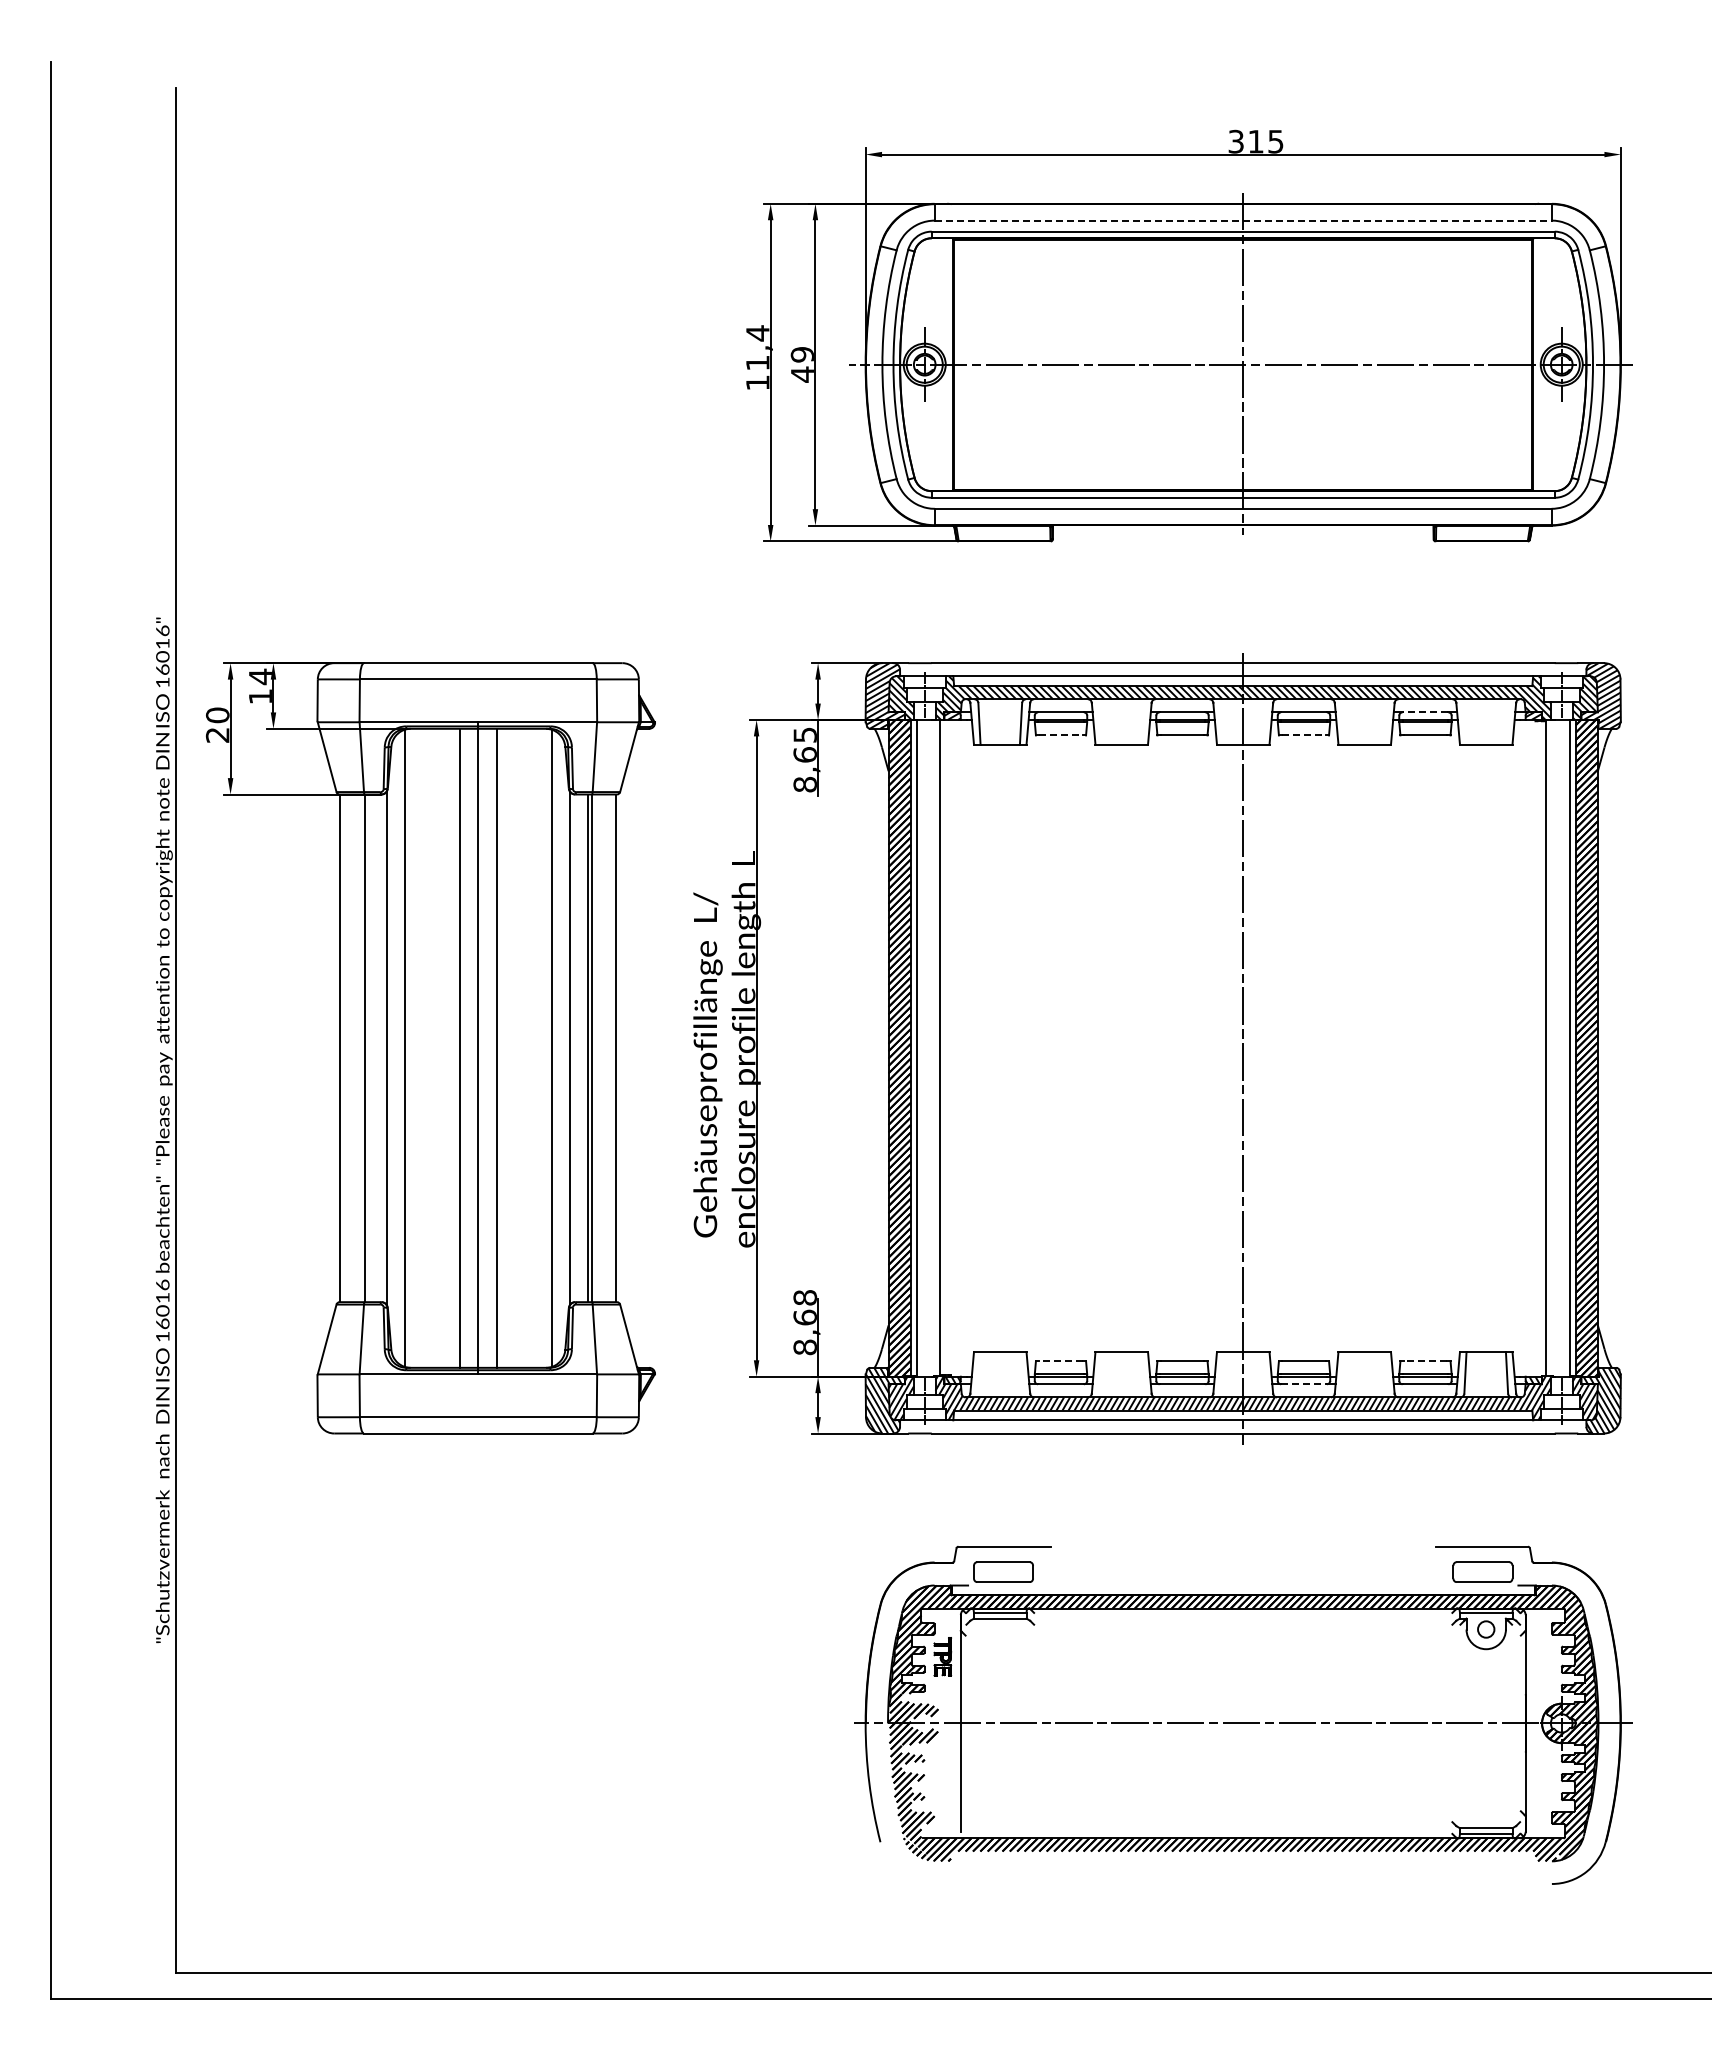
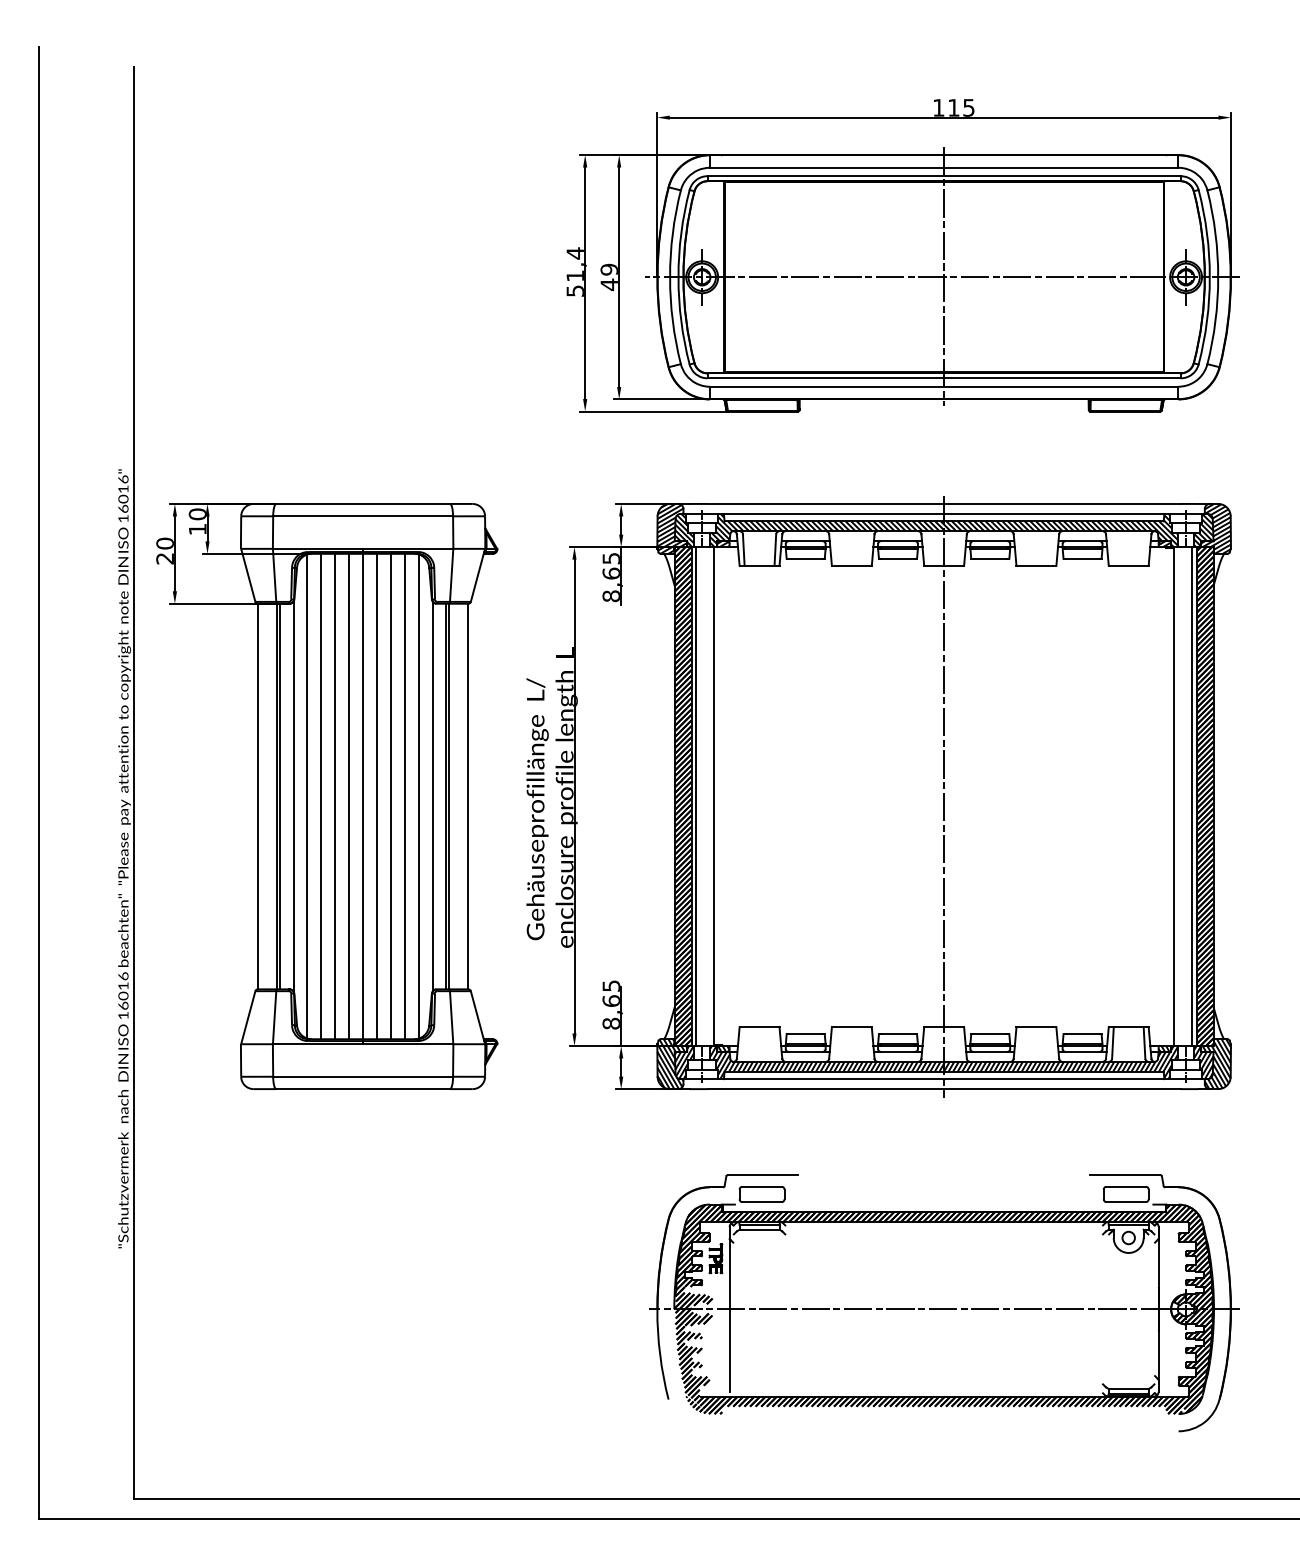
text: (1235, 141) -> (938, 107), 315 -> 115
line: (1243, 220) -> (944, 167), dashed -> solid
text: (757, 382) -> (575, 290), 11,4 -> 51,4
text: (259, 676) -> (196, 514), 14 -> 10
line: (1425, 712) -> (1082, 541), dashed -> solid
line: (1061, 735) -> (806, 558), dashed -> solid
line: (1303, 735) -> (989, 558), dashed -> solid
line: (423, 1047) -> (321, 795), added
line: (441, 1047) -> (335, 795), added
line: (515, 1047) -> (391, 795), added
line: (533, 1047) -> (405, 795), added
line: (368, 1048) -> (279, 796), added
text: (805, 1297) -> (611, 985), 8,68 -> 8,65
line: (1061, 1361) -> (806, 1034), dashed -> solid
line: (1425, 1361) -> (1082, 1034), dashed -> solid
line: (1303, 1384) -> (989, 1051), dashed -> solid

